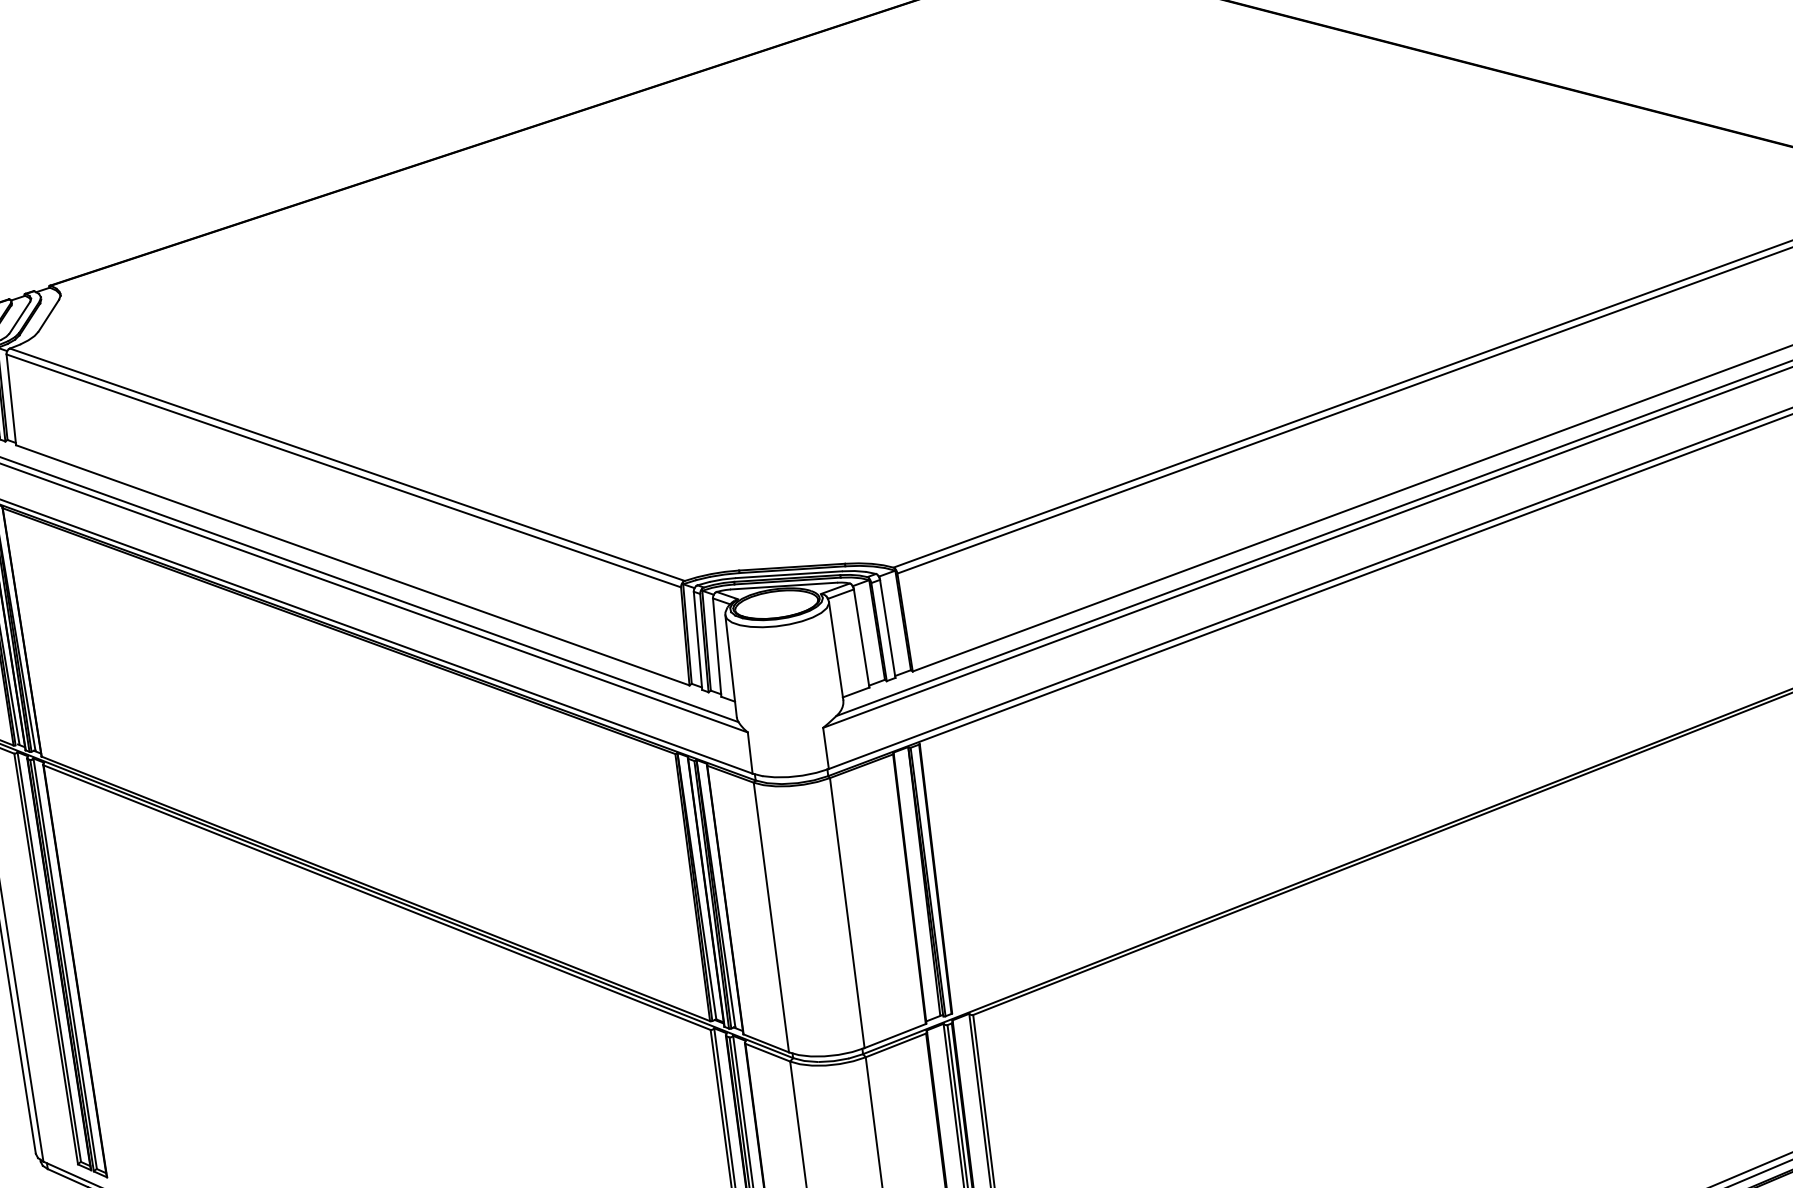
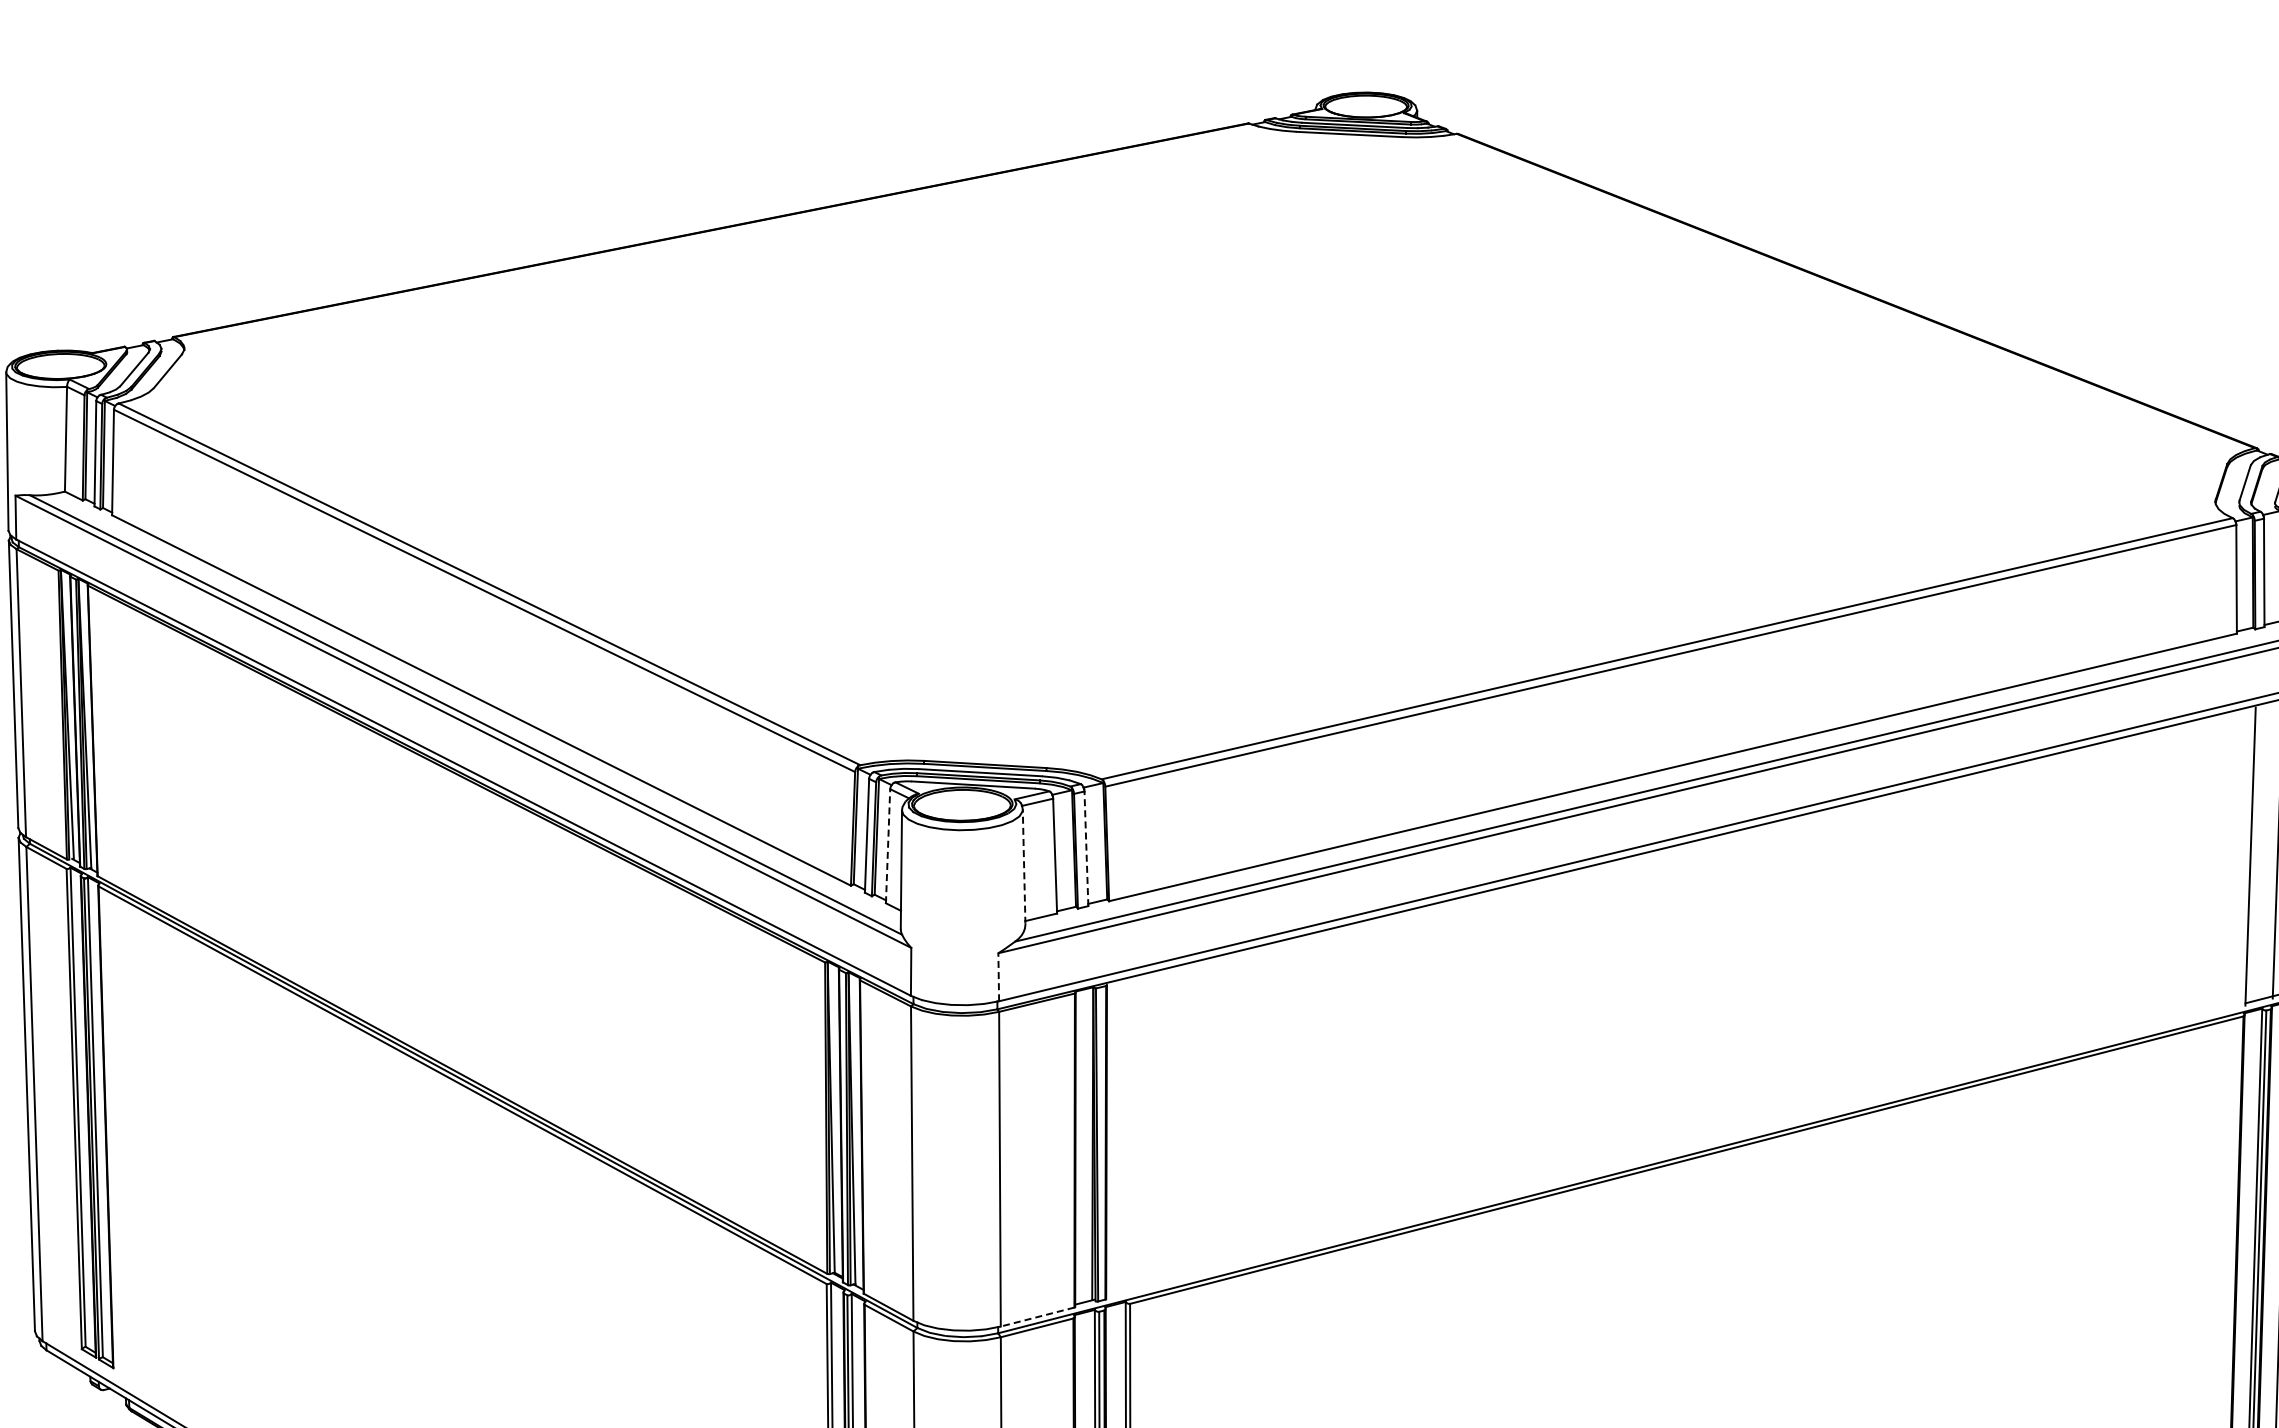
line: (887, 628) -> (1086, 848), solid -> dashed
line: (717, 646) -> (888, 845), solid -> dashed
line: (836, 650) -> (1024, 866), solid -> dashed
line: (825, 747) -> (998, 976), solid -> dashed
line: (895, 1036) -> (1037, 1317), solid -> dashed

